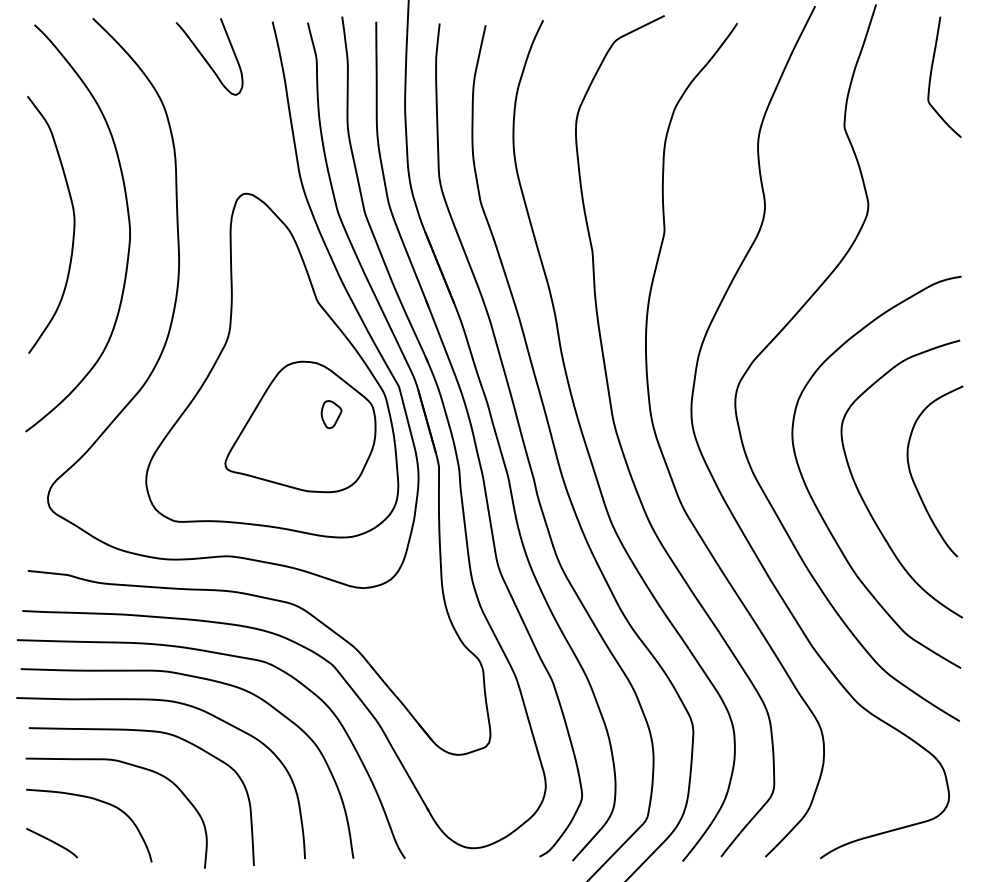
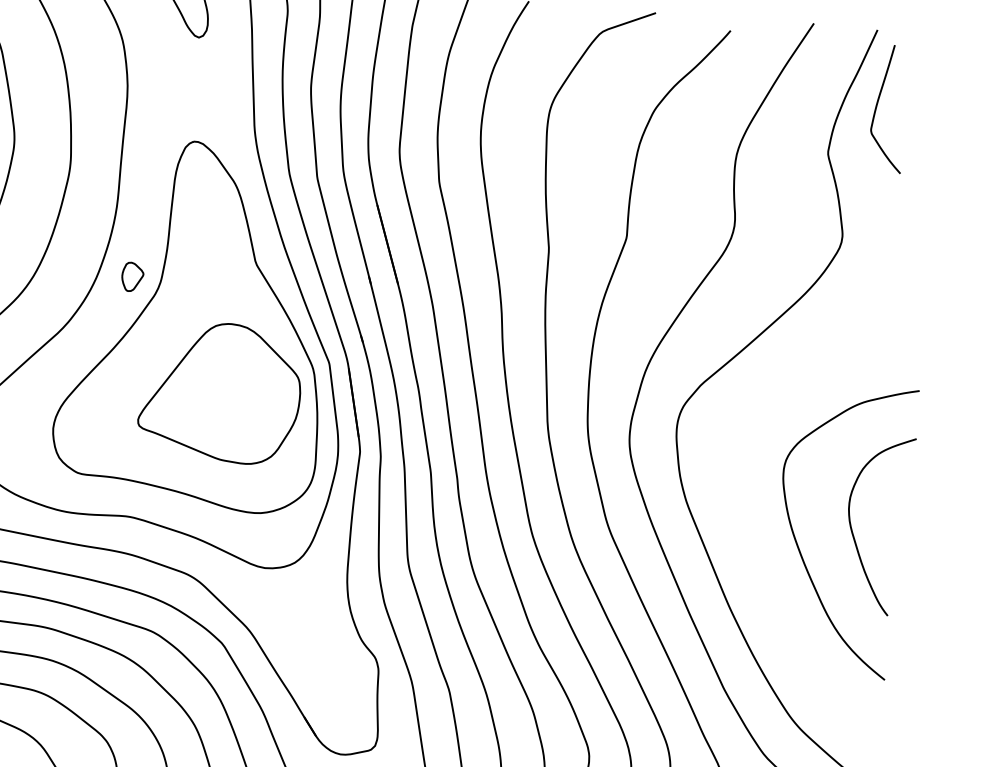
curve: (932, 71) -> (879, 101), moved
part: (331, 414) -> (132, 277), moved
curve: (816, 504) -> (747, 542), removed

